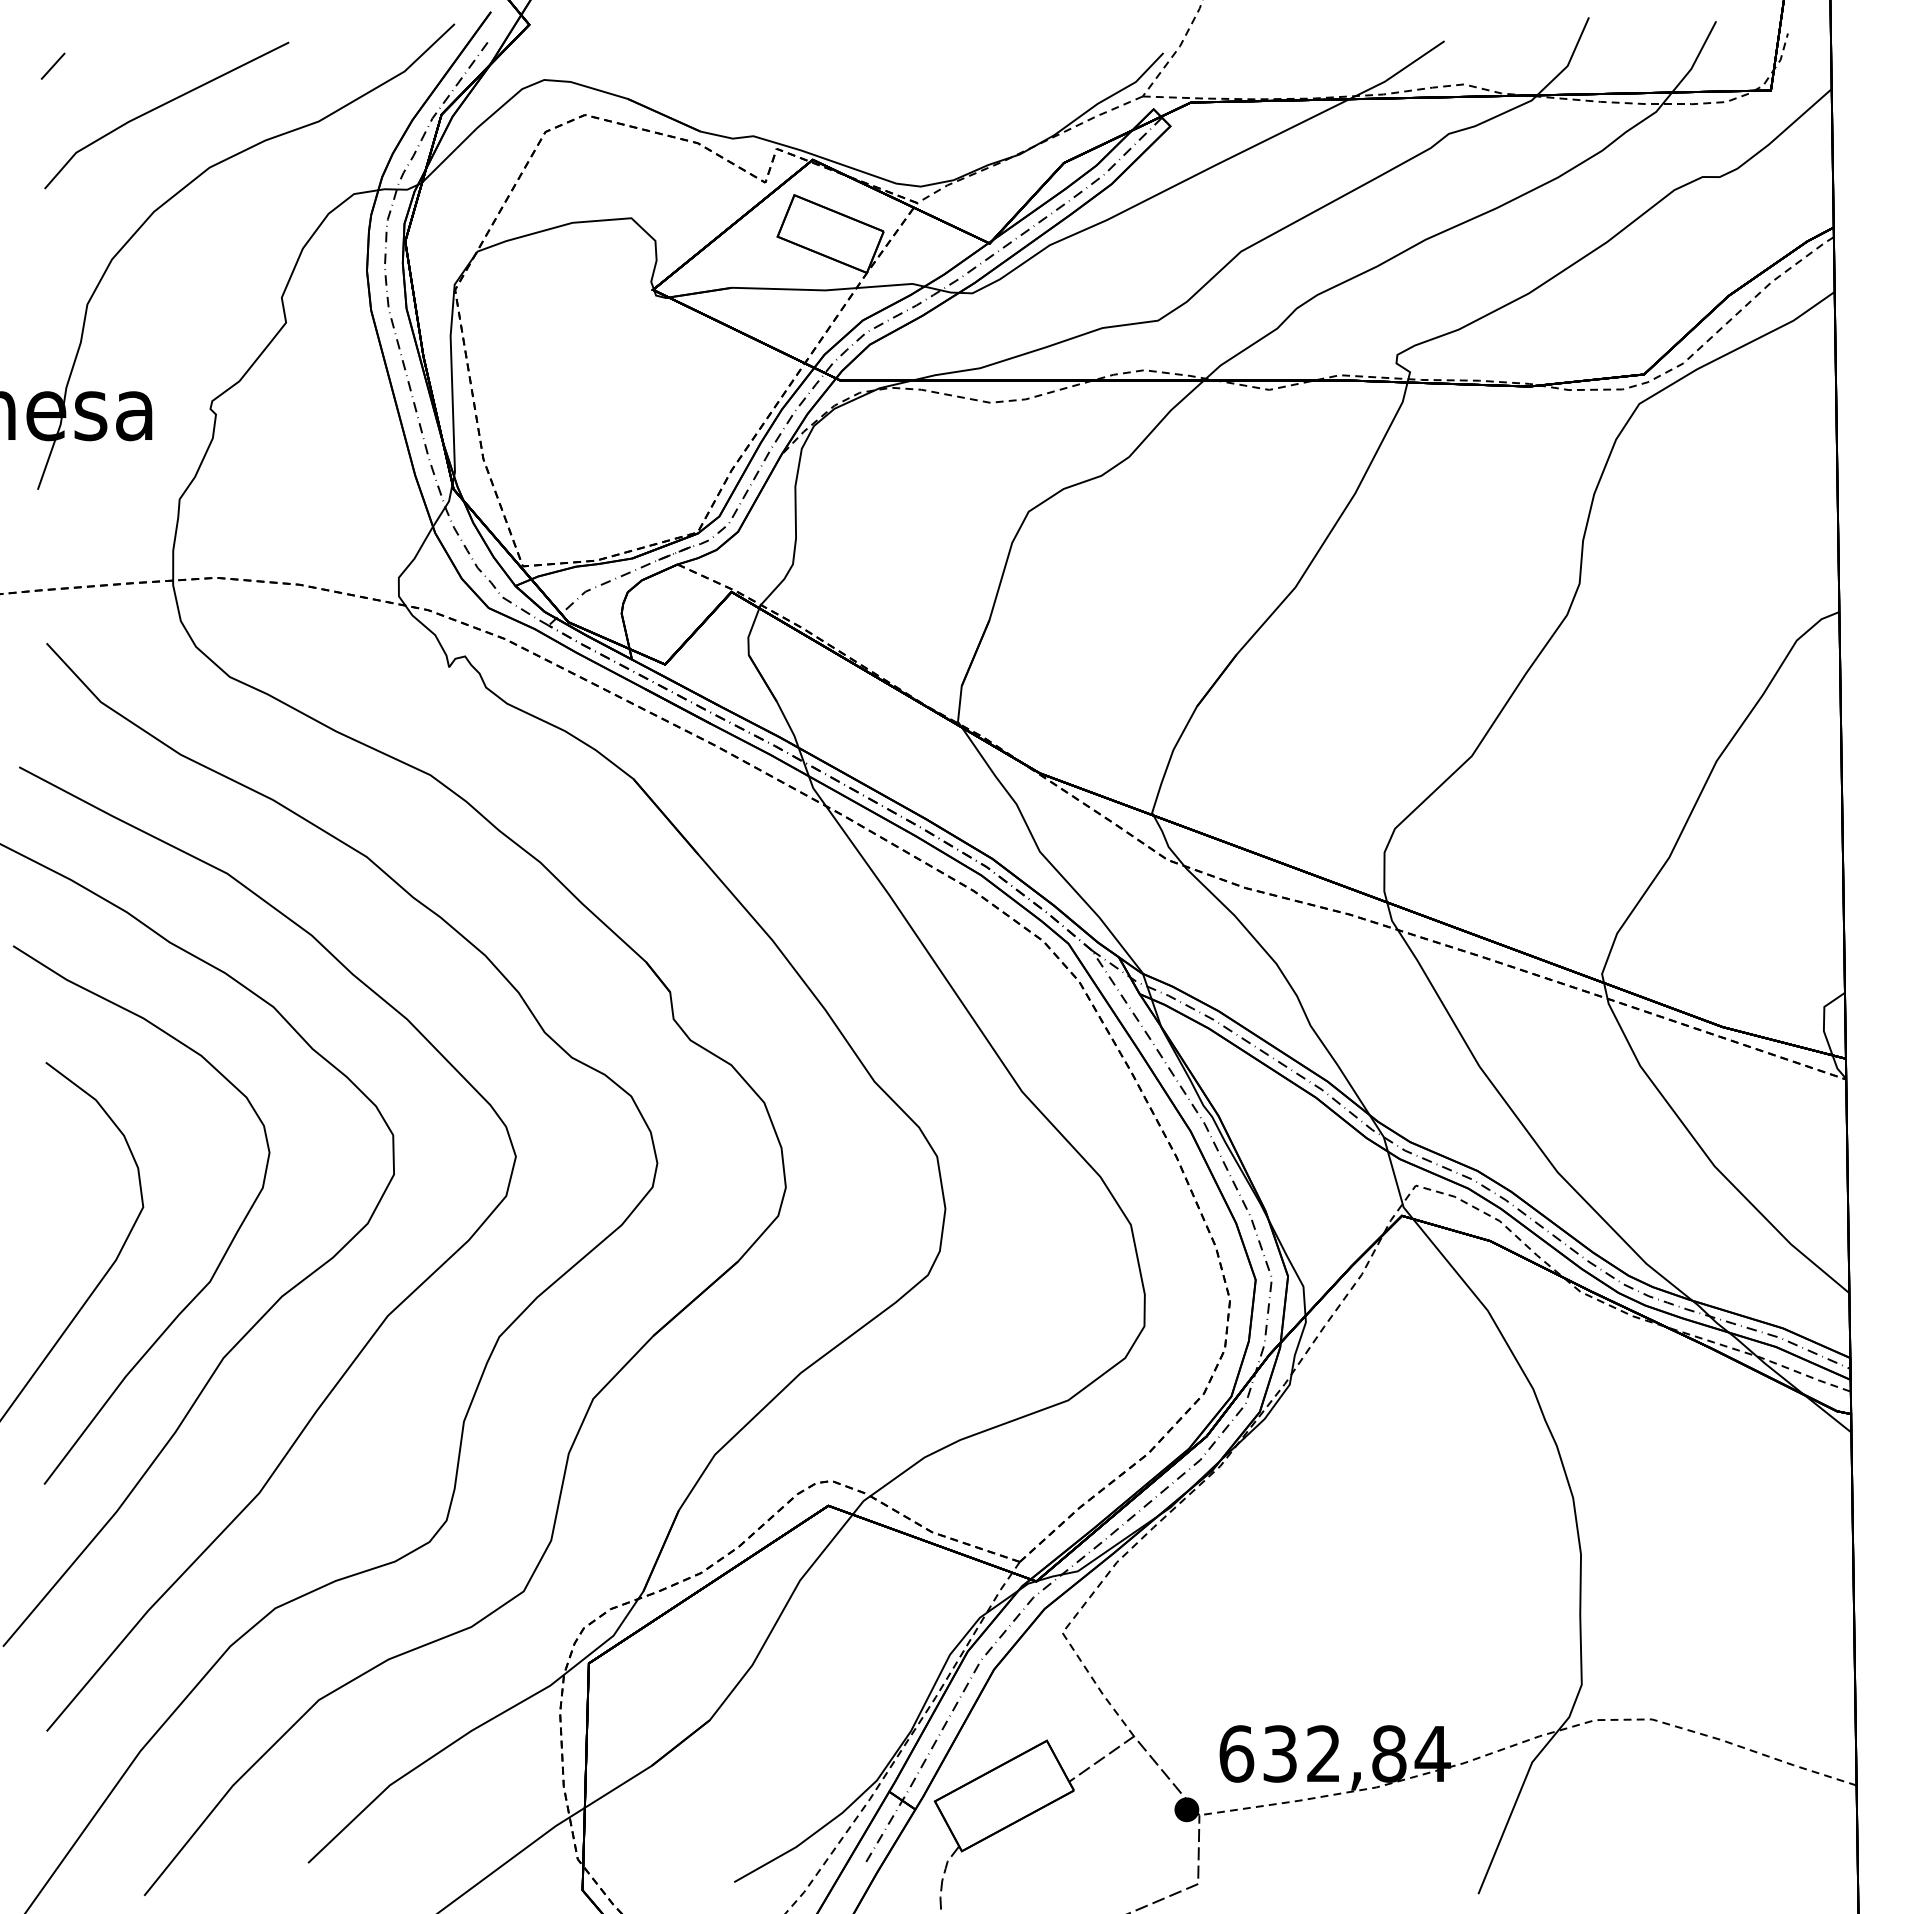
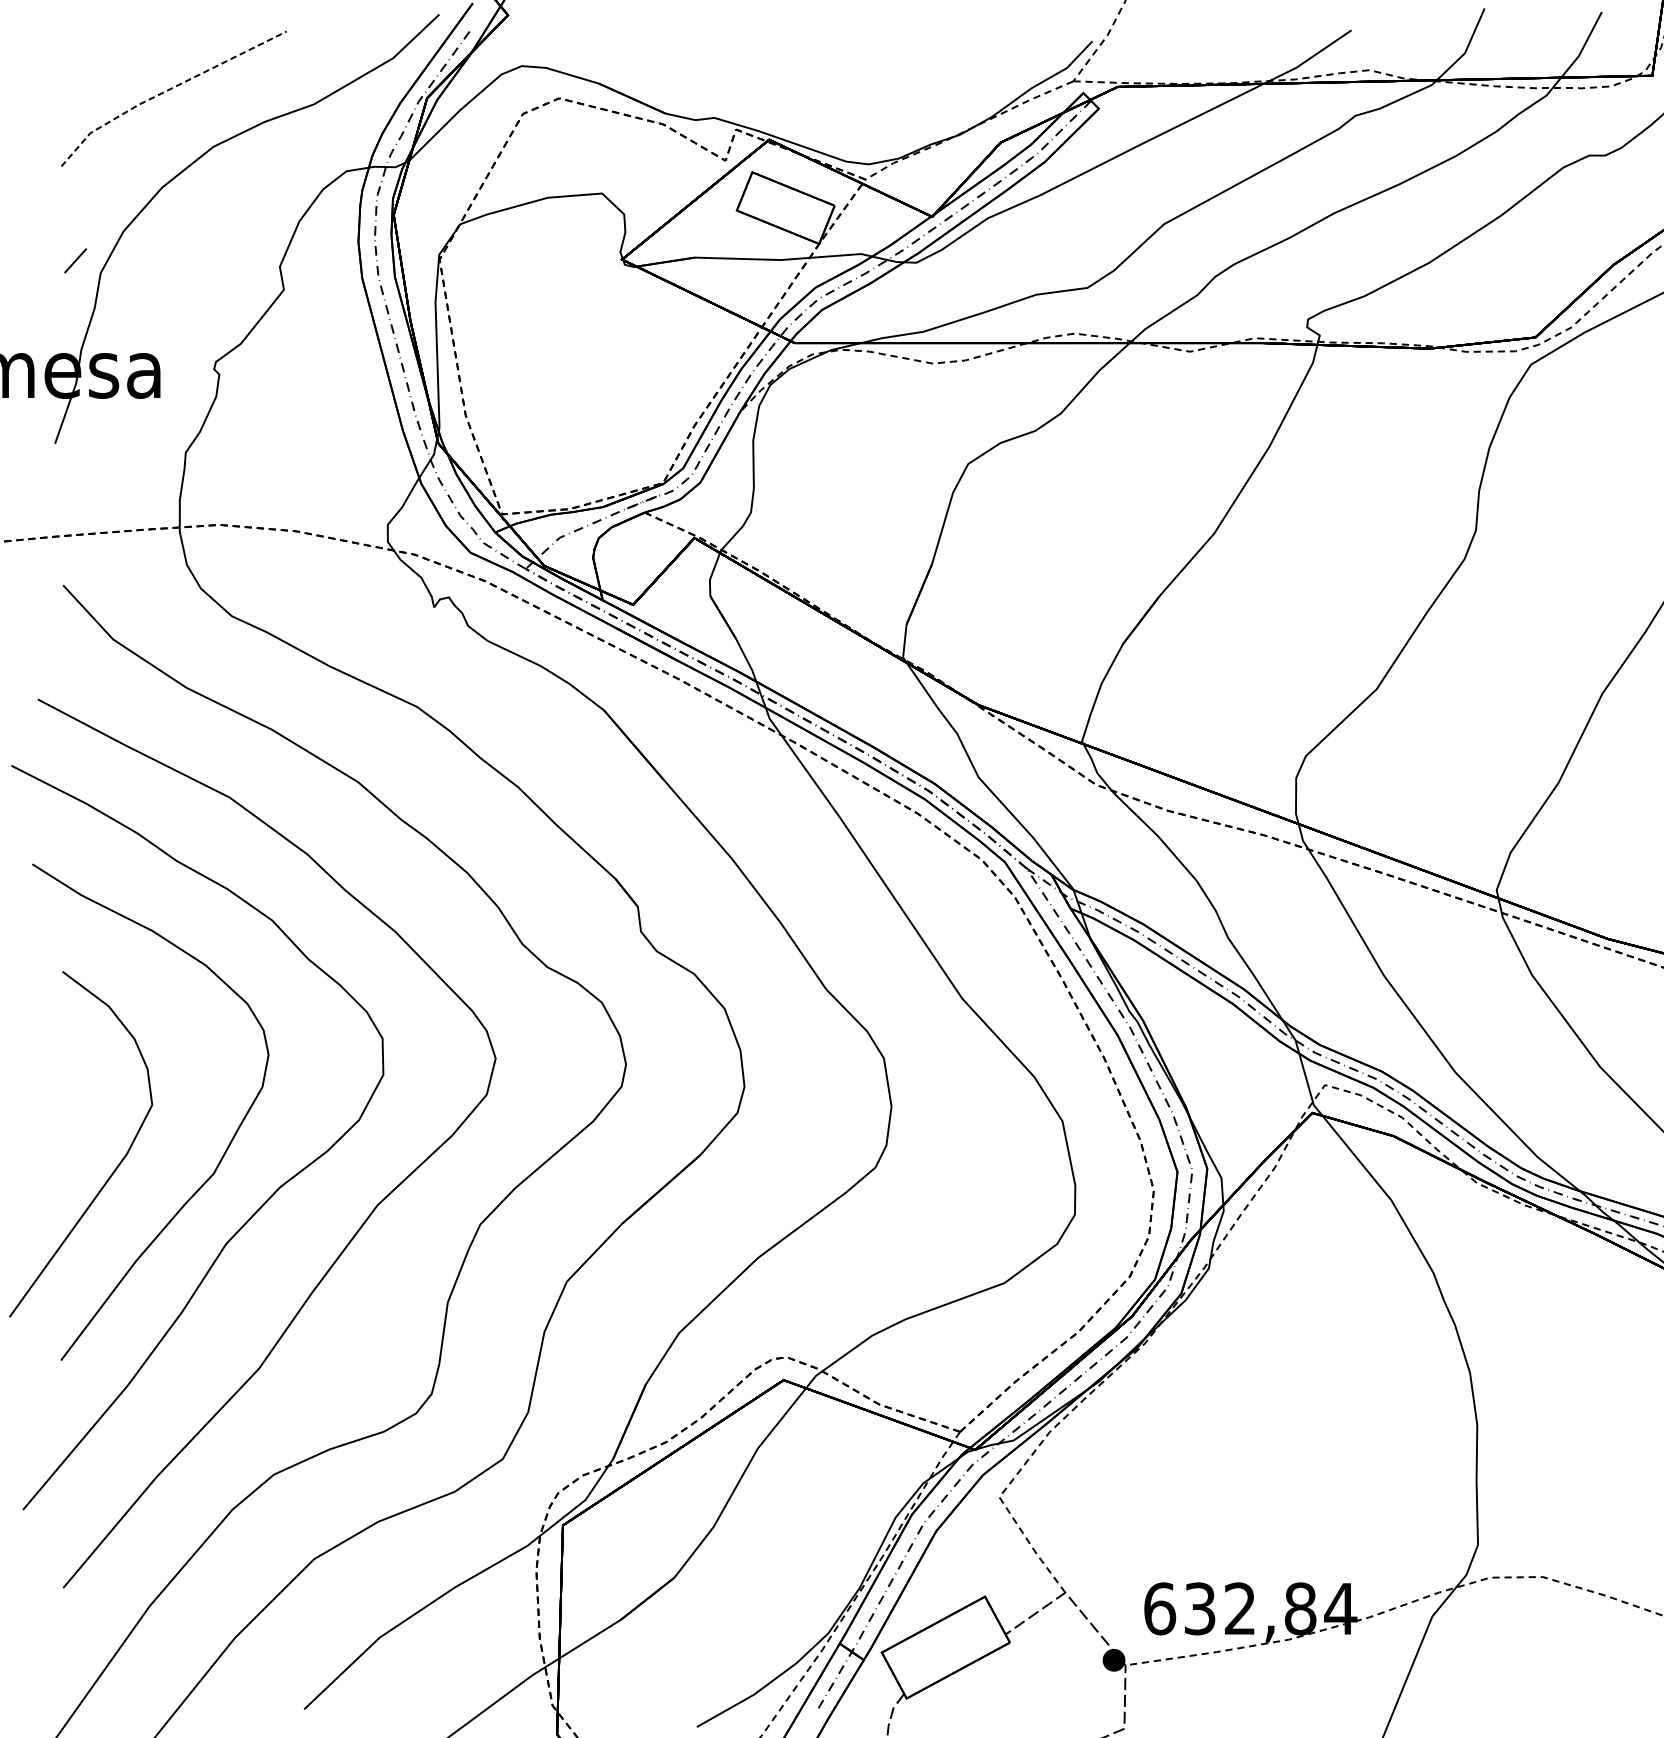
line: (52, 65) -> (75, 260), moved
line: (159, 106) -> (167, 90), solid -> dashed

